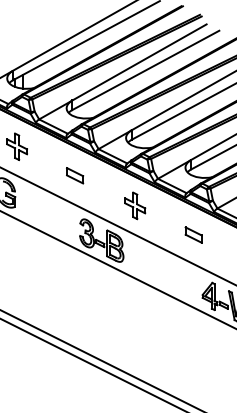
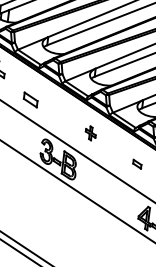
part: (75, 175) -> (31, 99), moved
part: (135, 205) -> (90, 133), size x0.6
part: (193, 234) -> (137, 163), size x0.6

